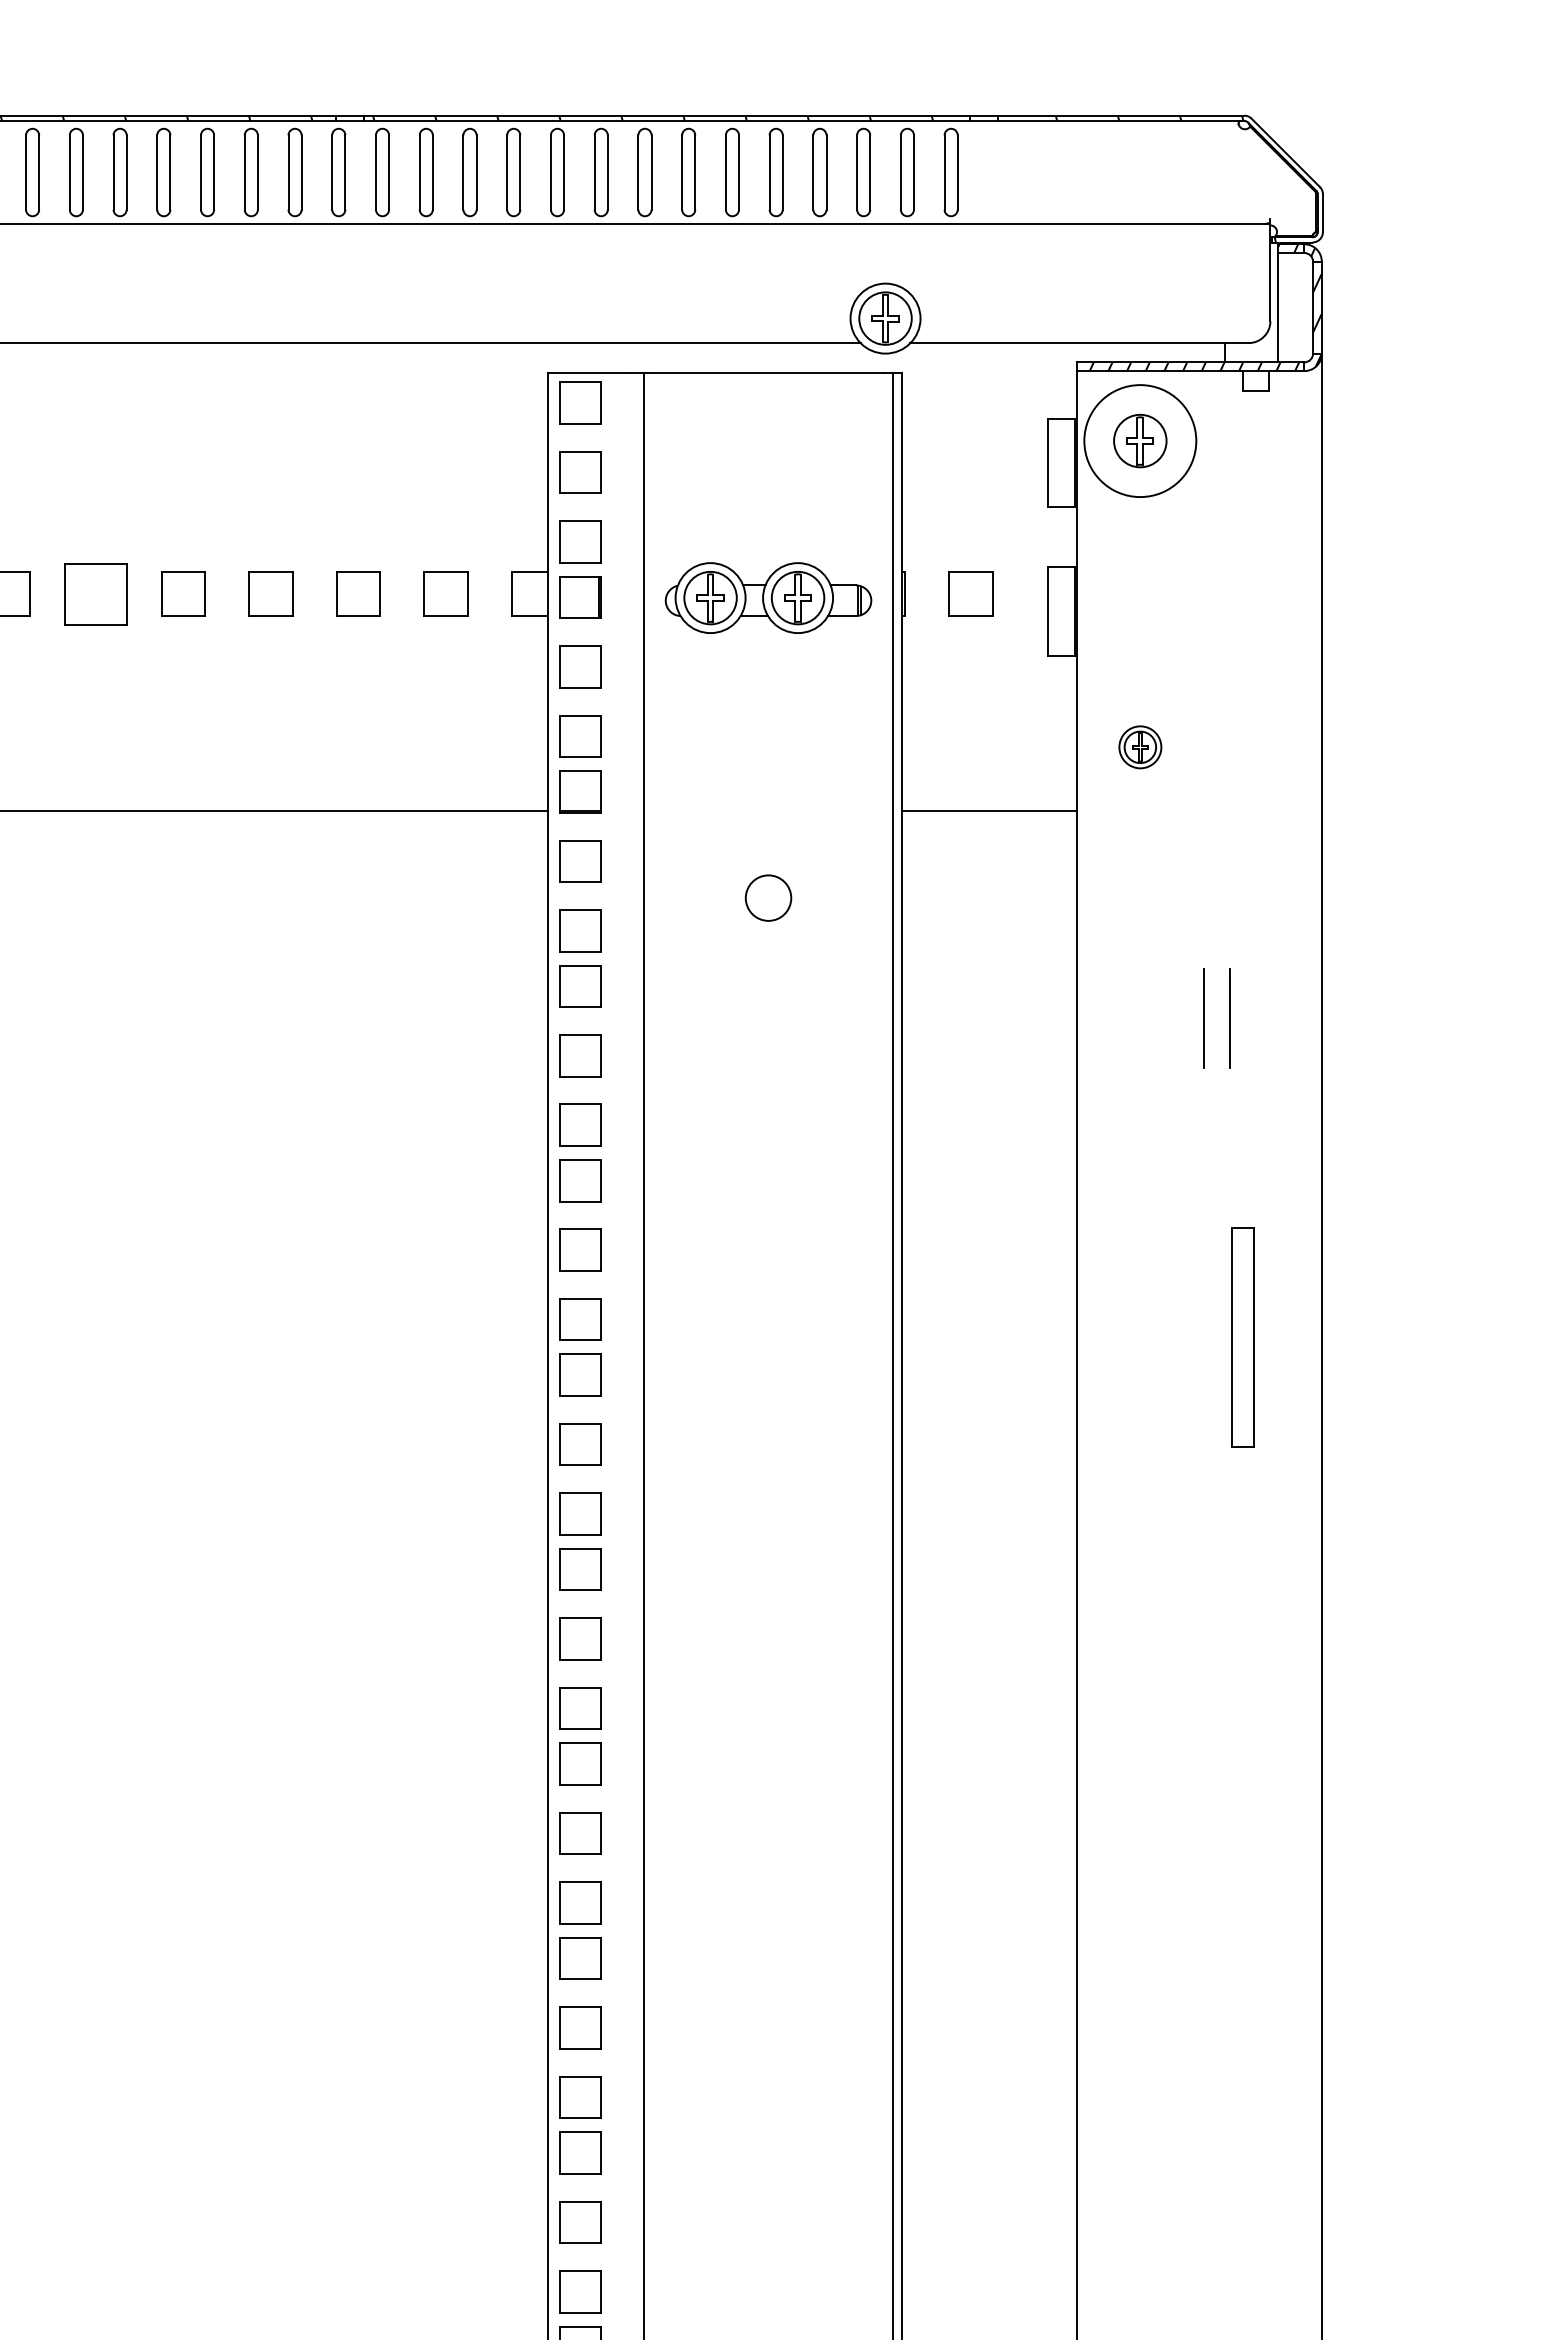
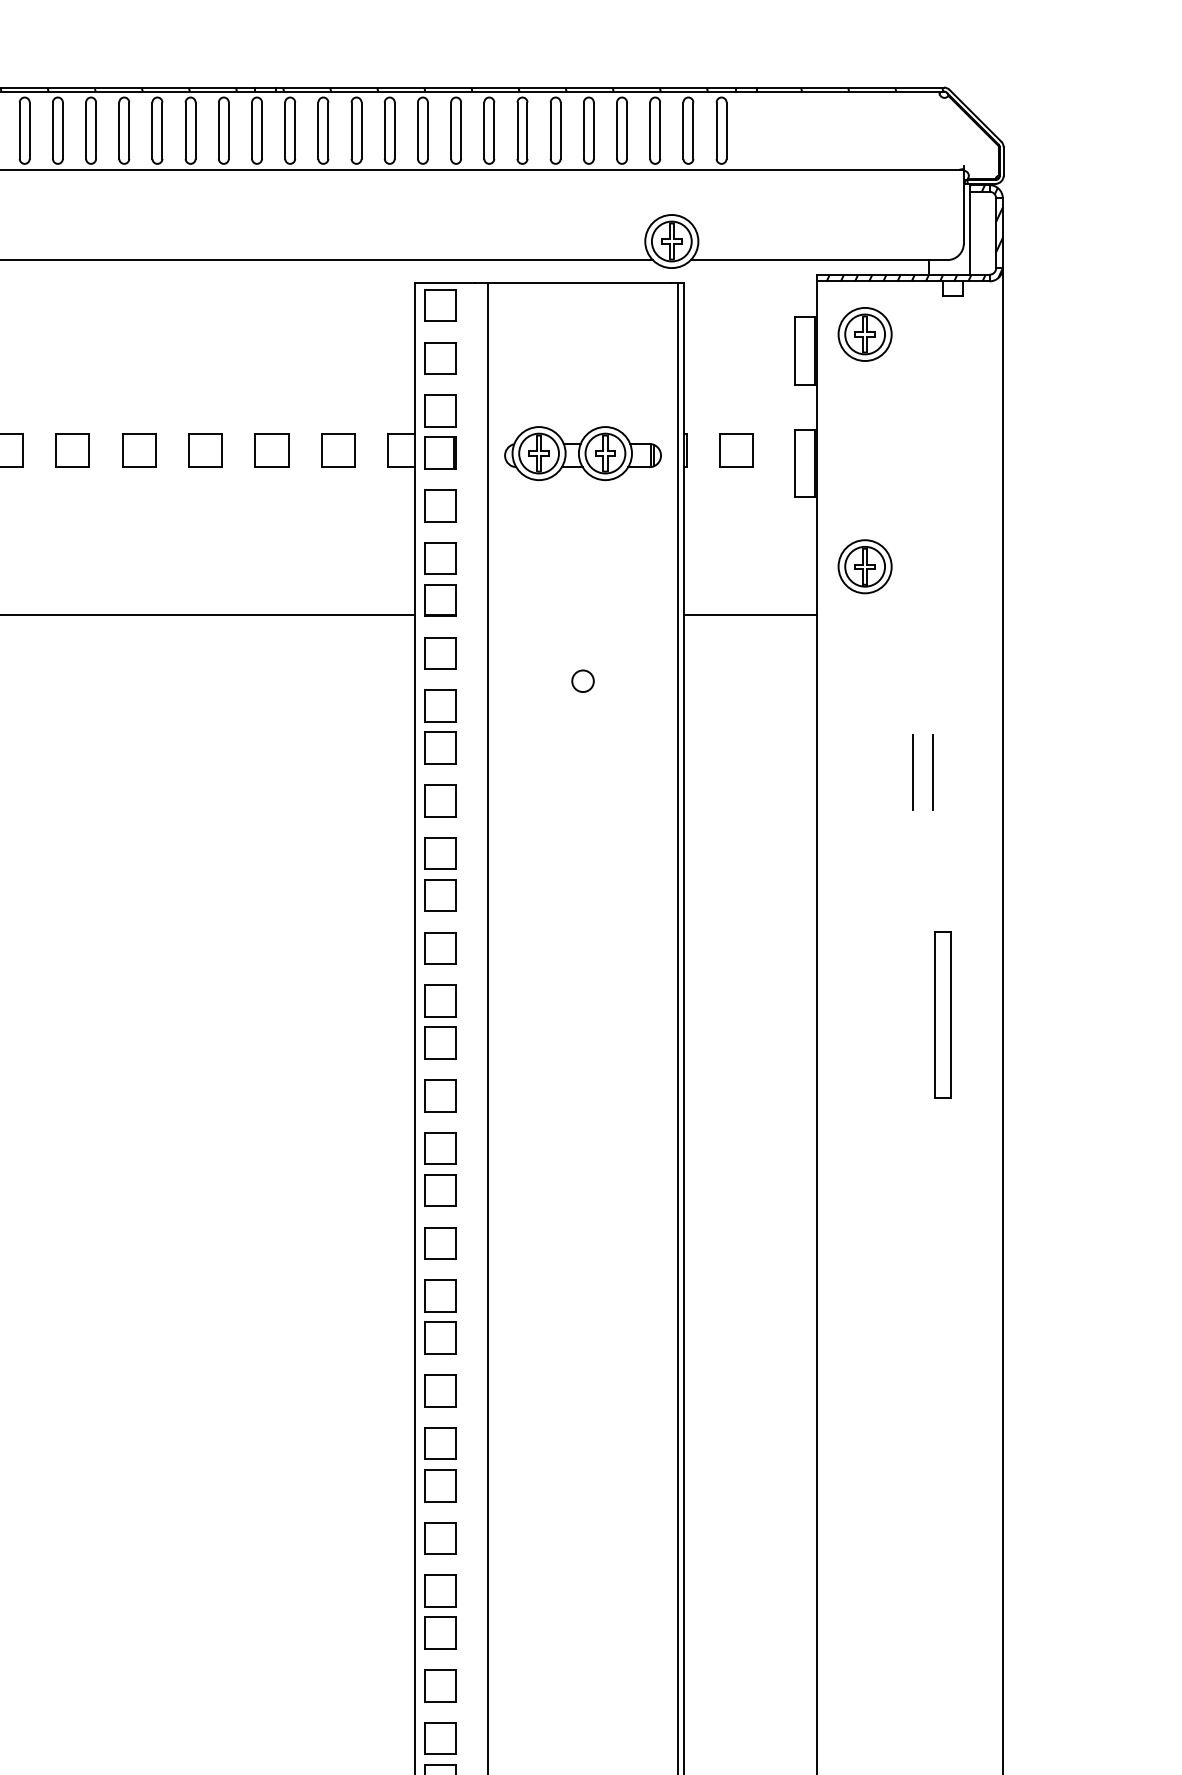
circle: (1140, 441) -> (865, 334), size x0.62
part: (95, 593) -> (72, 450), size x0.71
part: (1140, 747) -> (865, 566), size x1.67
circle: (768, 897) -> (583, 680), size x0.62

